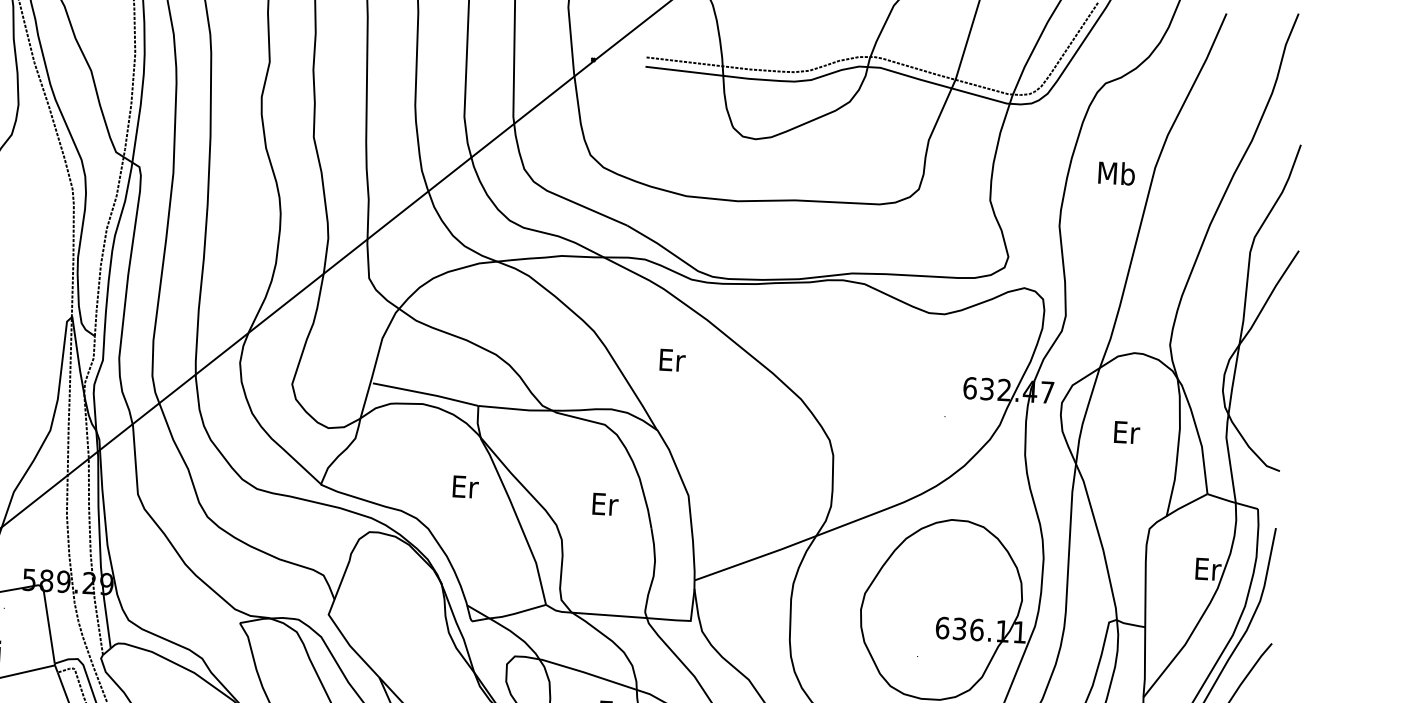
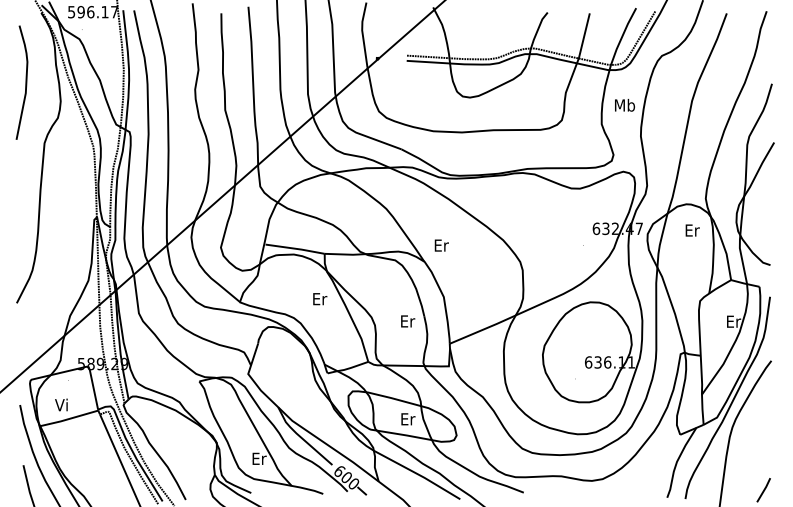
text: (1115, 173) -> (624, 105), moved
text: (672, 360) -> (441, 245), moved
text: (1126, 432) -> (692, 230), moved
text: (606, 504) -> (408, 321), moved

